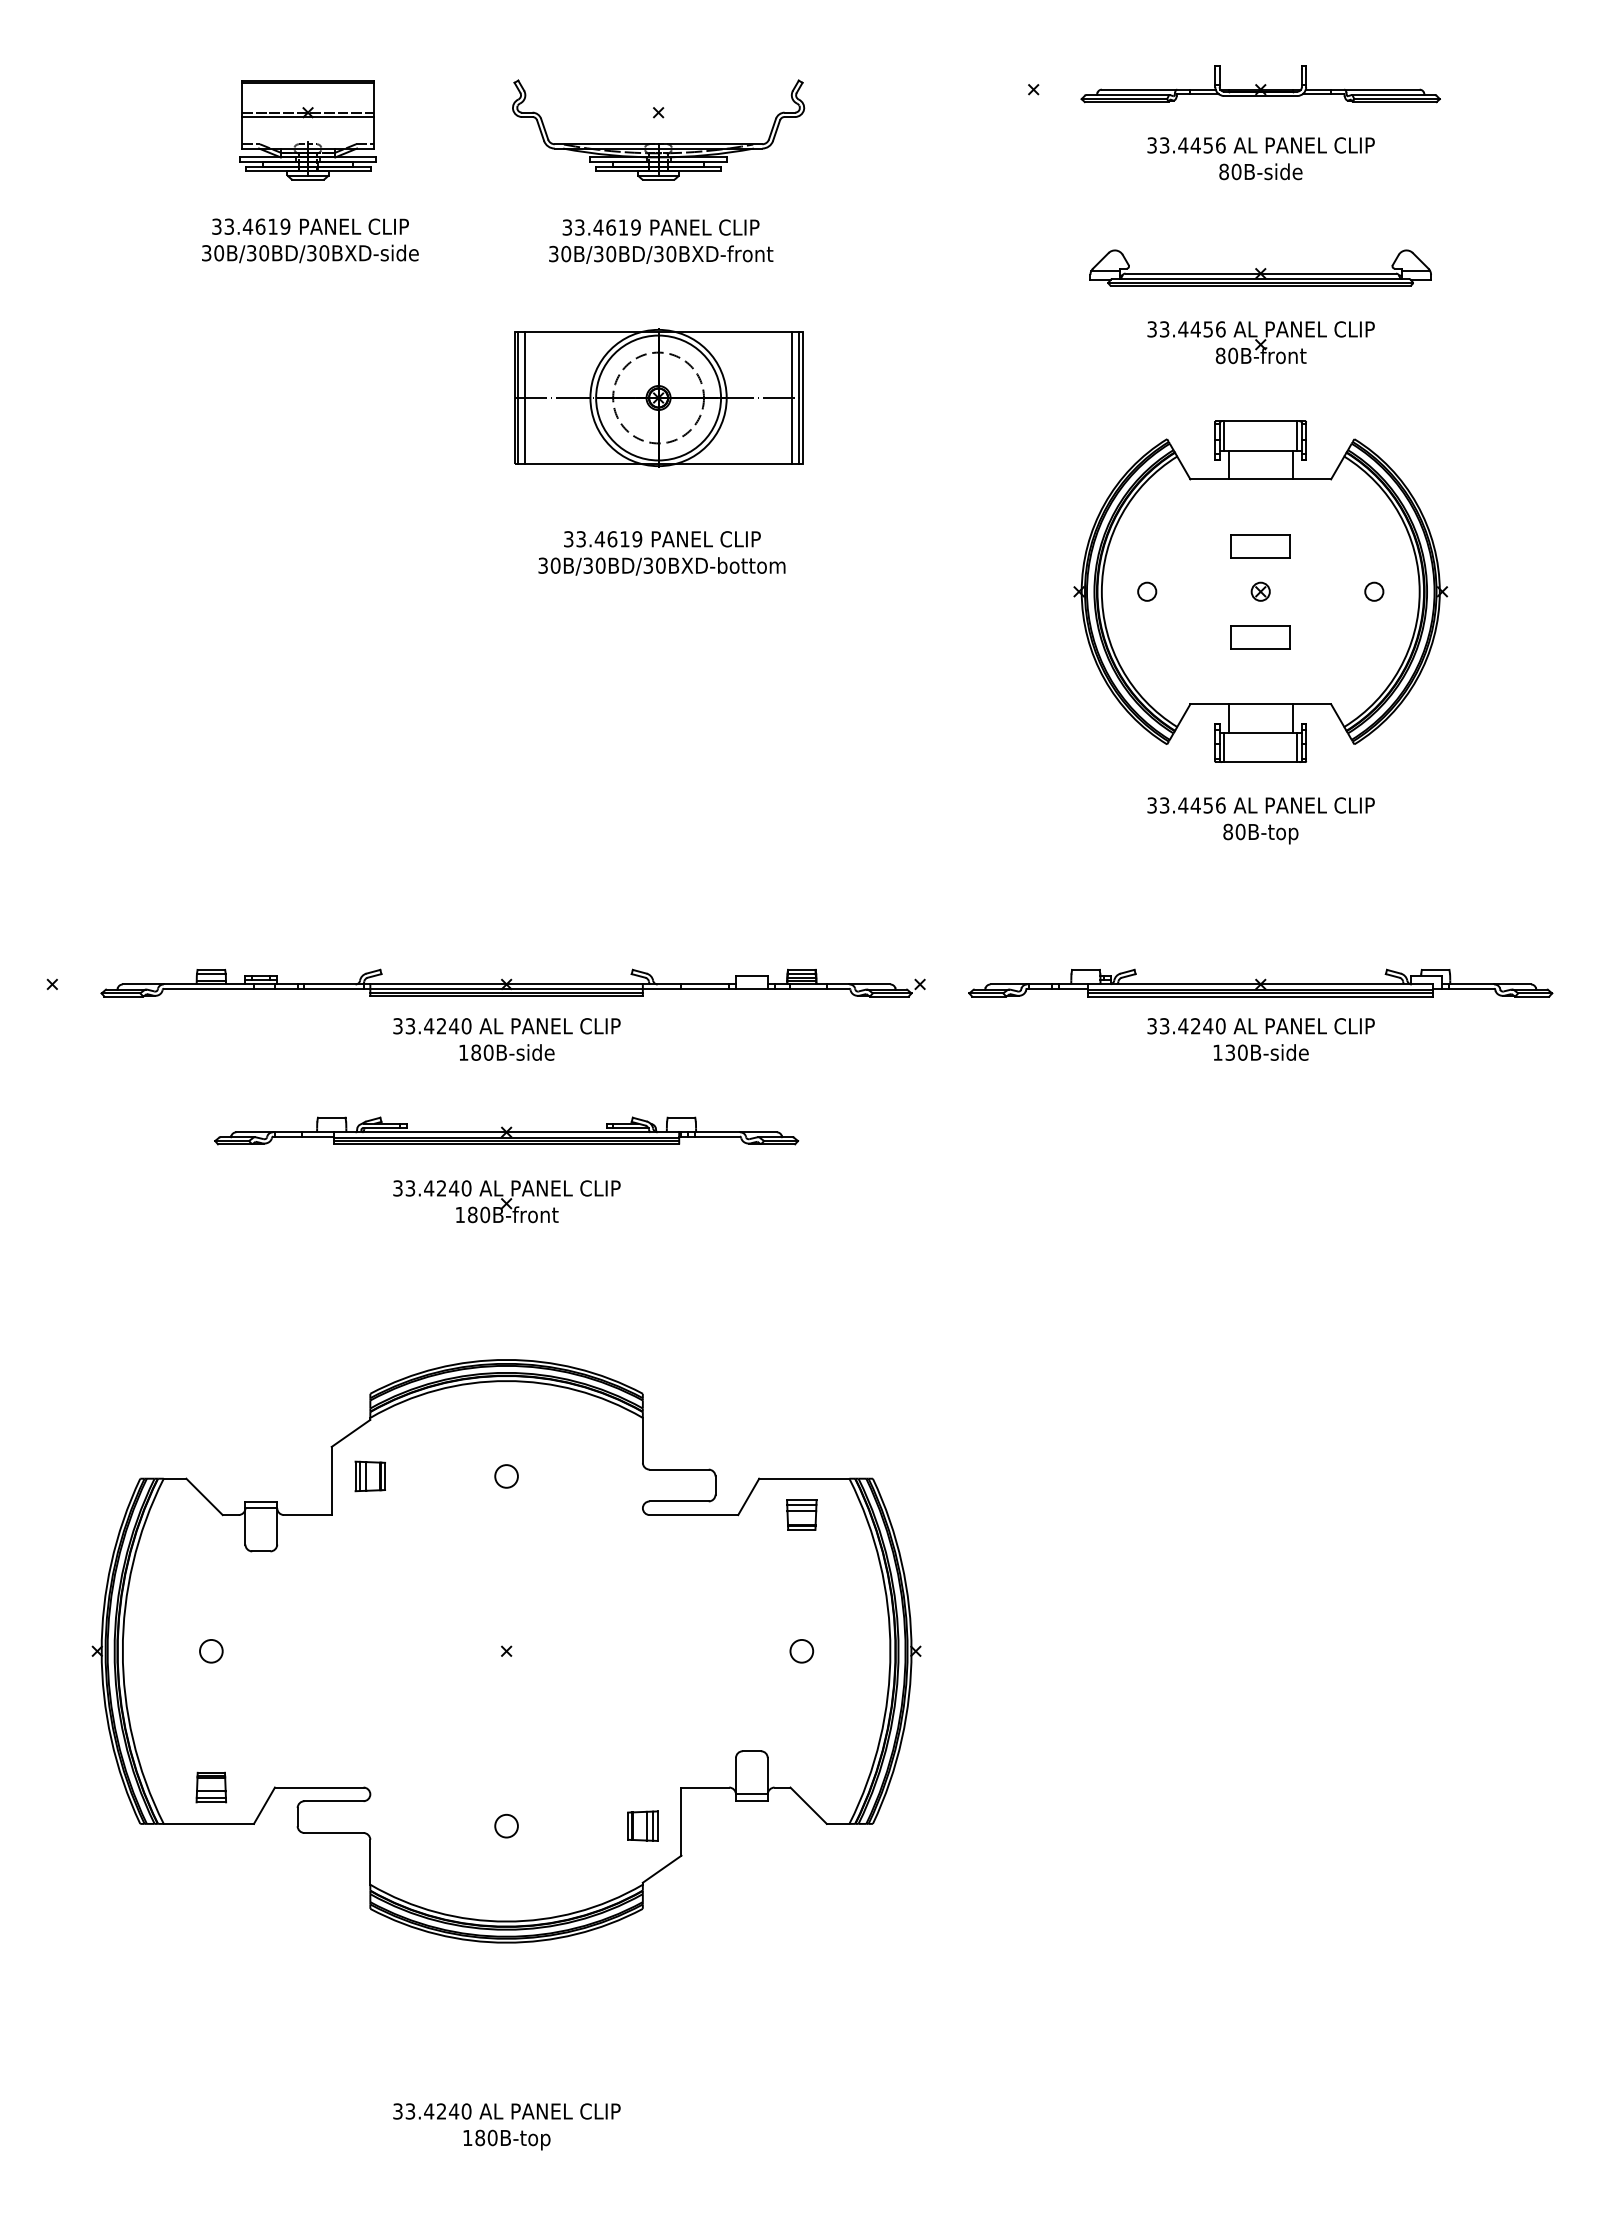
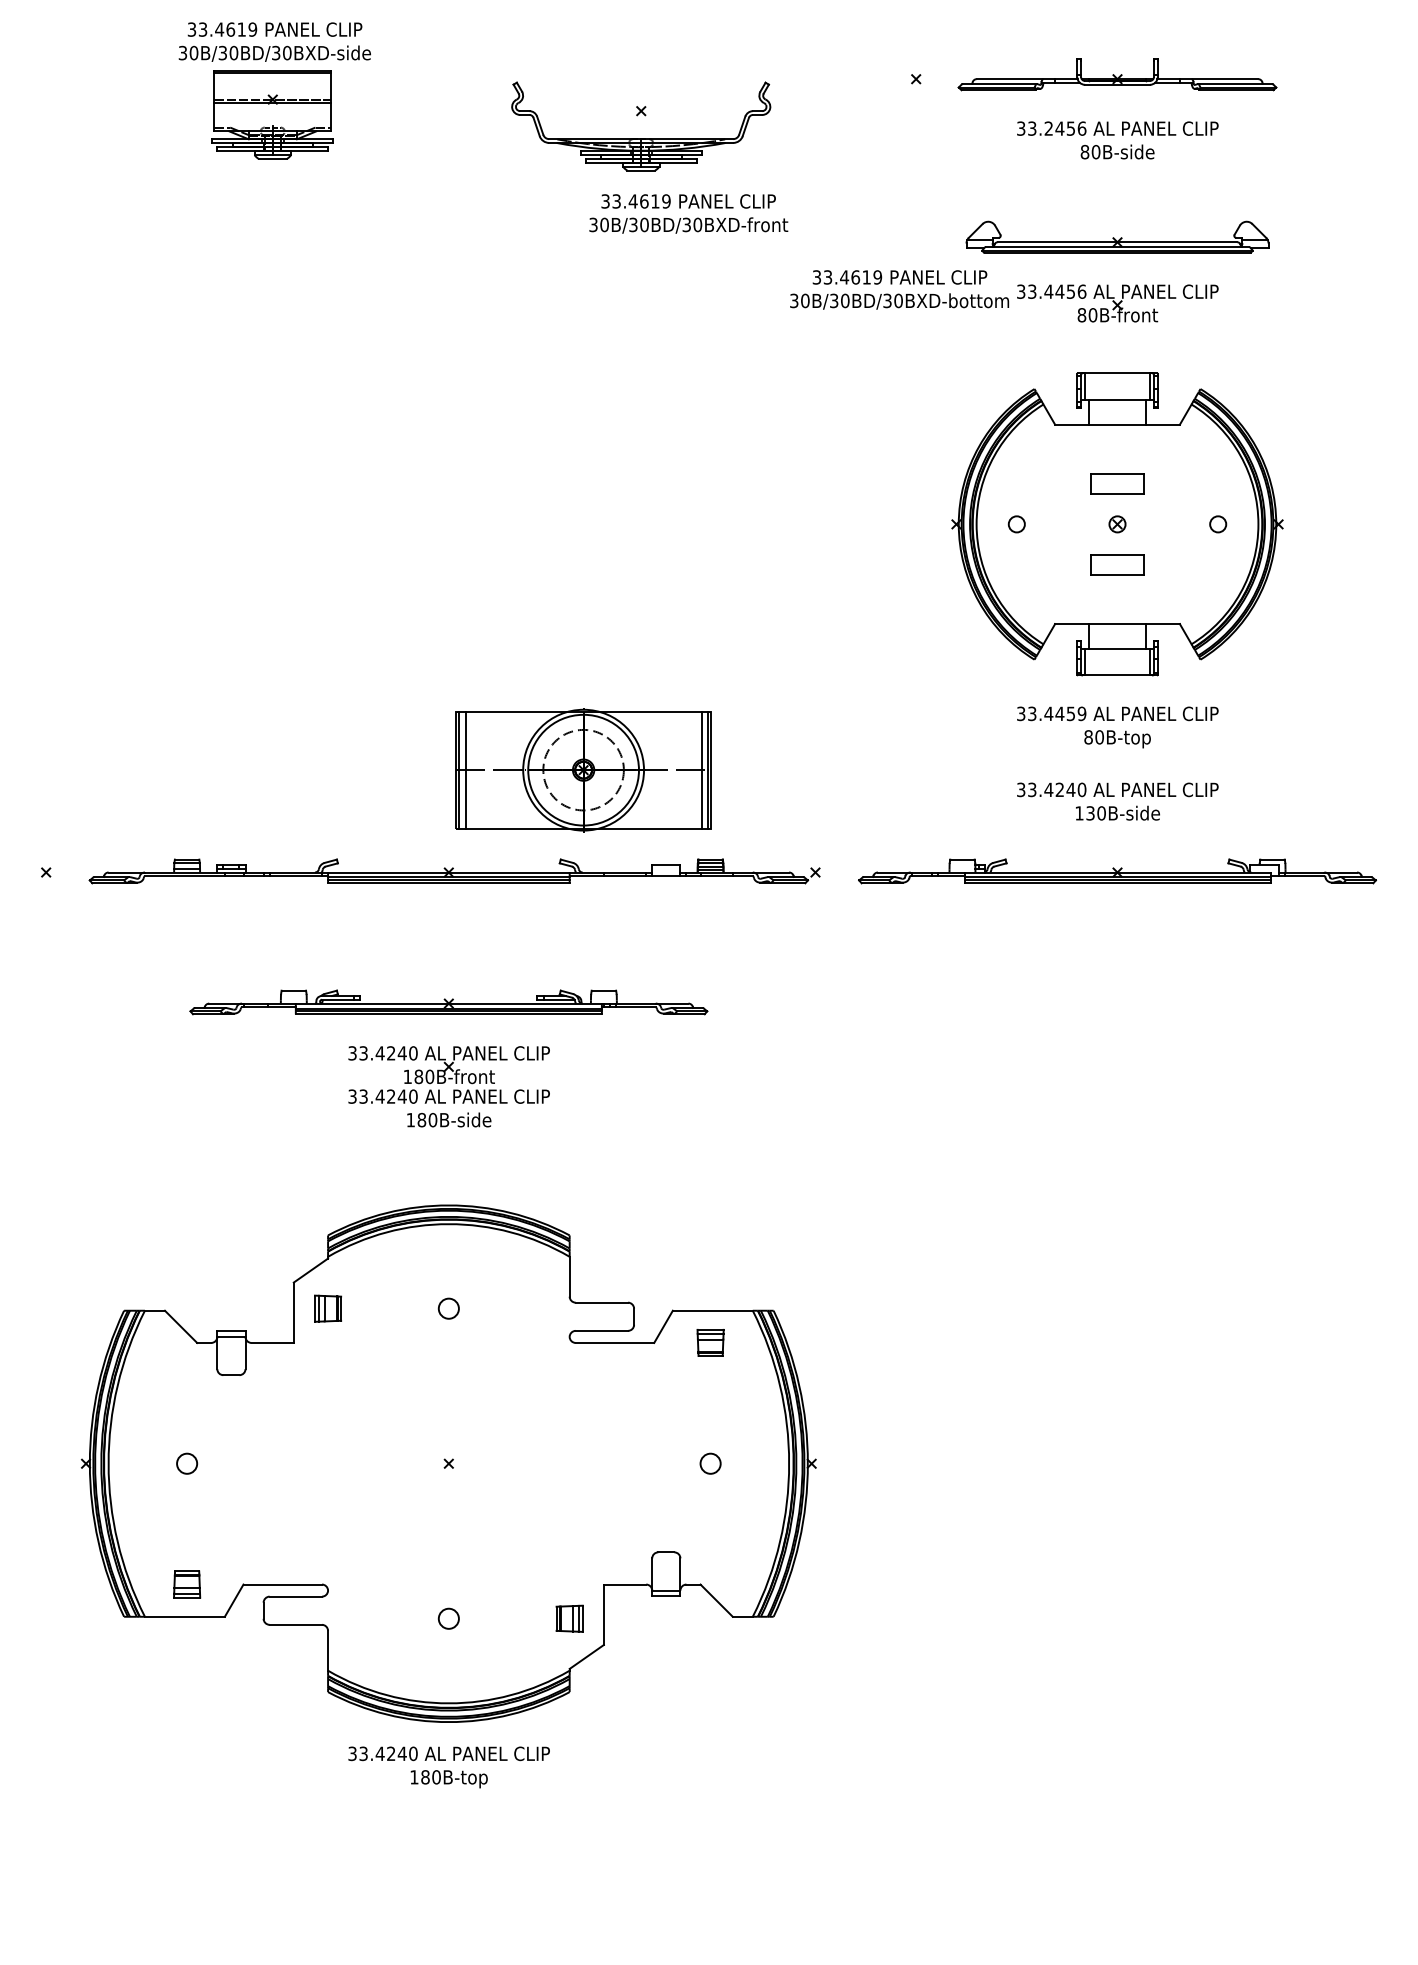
part: (654, 118) -> (637, 116), moved
text: (1183, 145) -> (1049, 128), 33.4456 -> 33.2456
text: (310, 240) -> (275, 41), moved
text: (661, 241) -> (689, 213), moved
part: (658, 397) -> (583, 769), moved
text: (661, 553) -> (899, 290), moved
text: (1220, 805) -> (1081, 713), 33.4456 -> 33.4459
text: (506, 1039) -> (448, 1108), moved
text: (1260, 1039) -> (1117, 801), moved
text: (506, 2126) -> (448, 1767), moved

